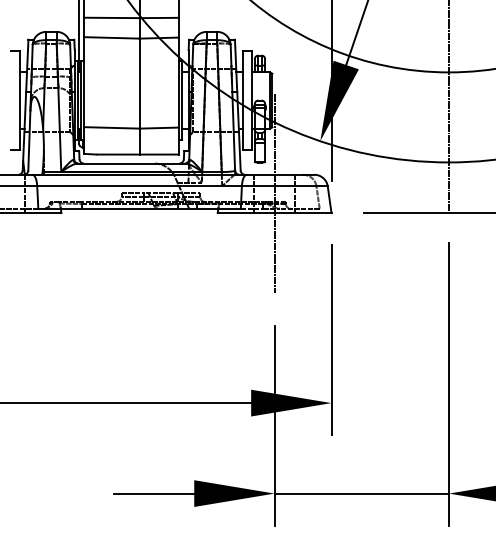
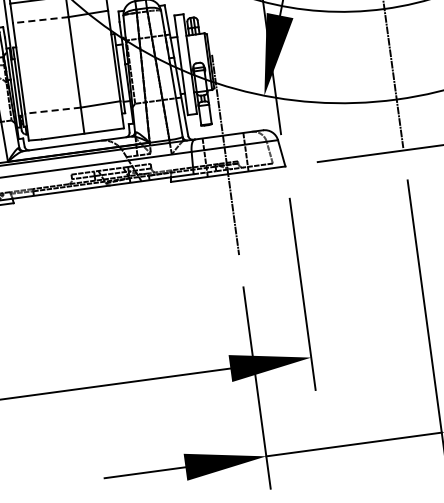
line: (112, 37) -> (41, 19), solid -> dashed
line: (112, 127) -> (53, 110), solid -> dashed

